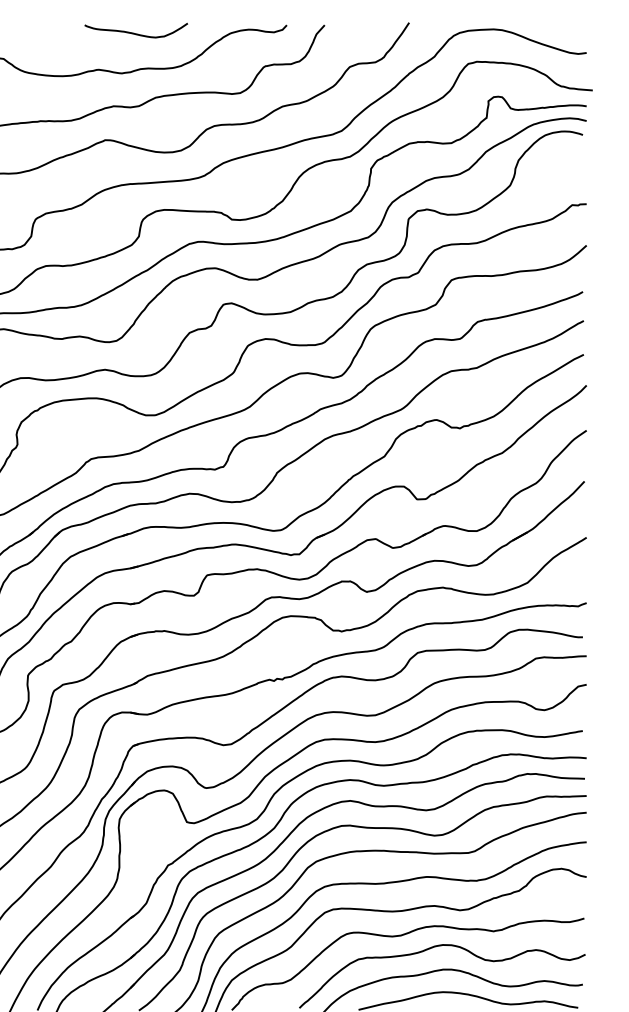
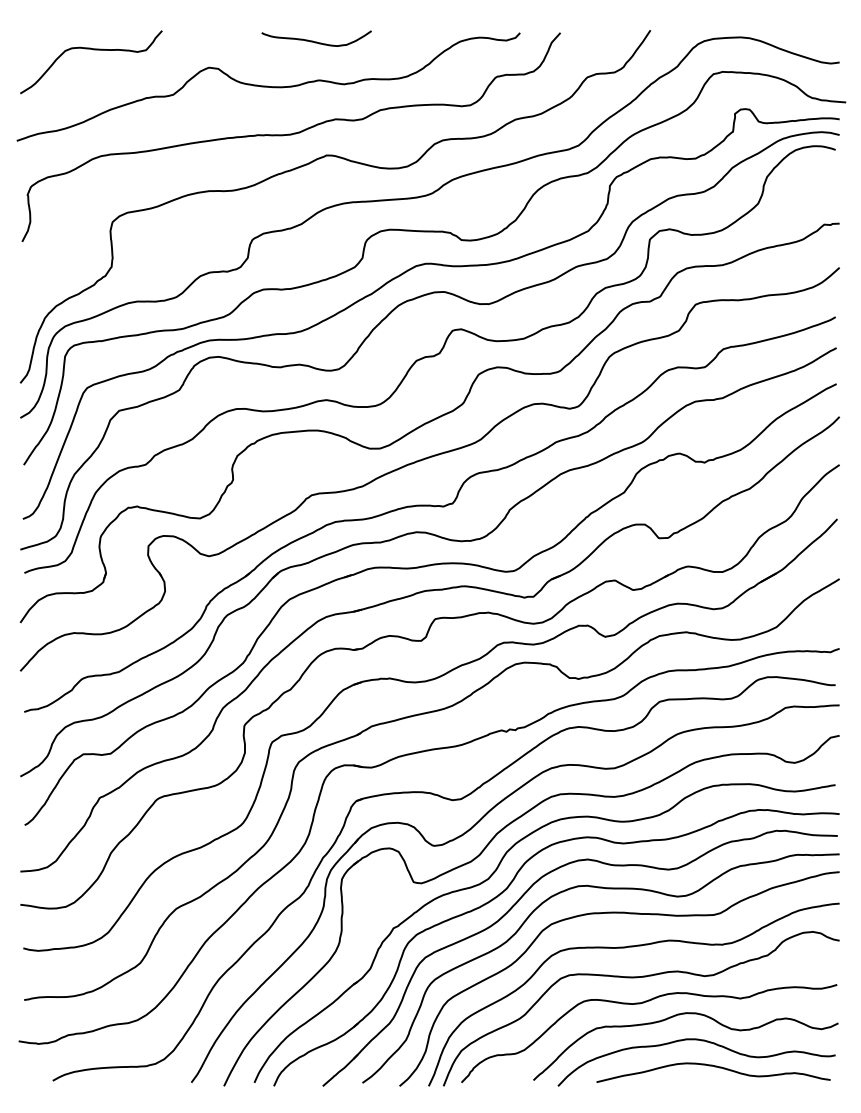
curve: (136, 33) -> (316, 41), moved

